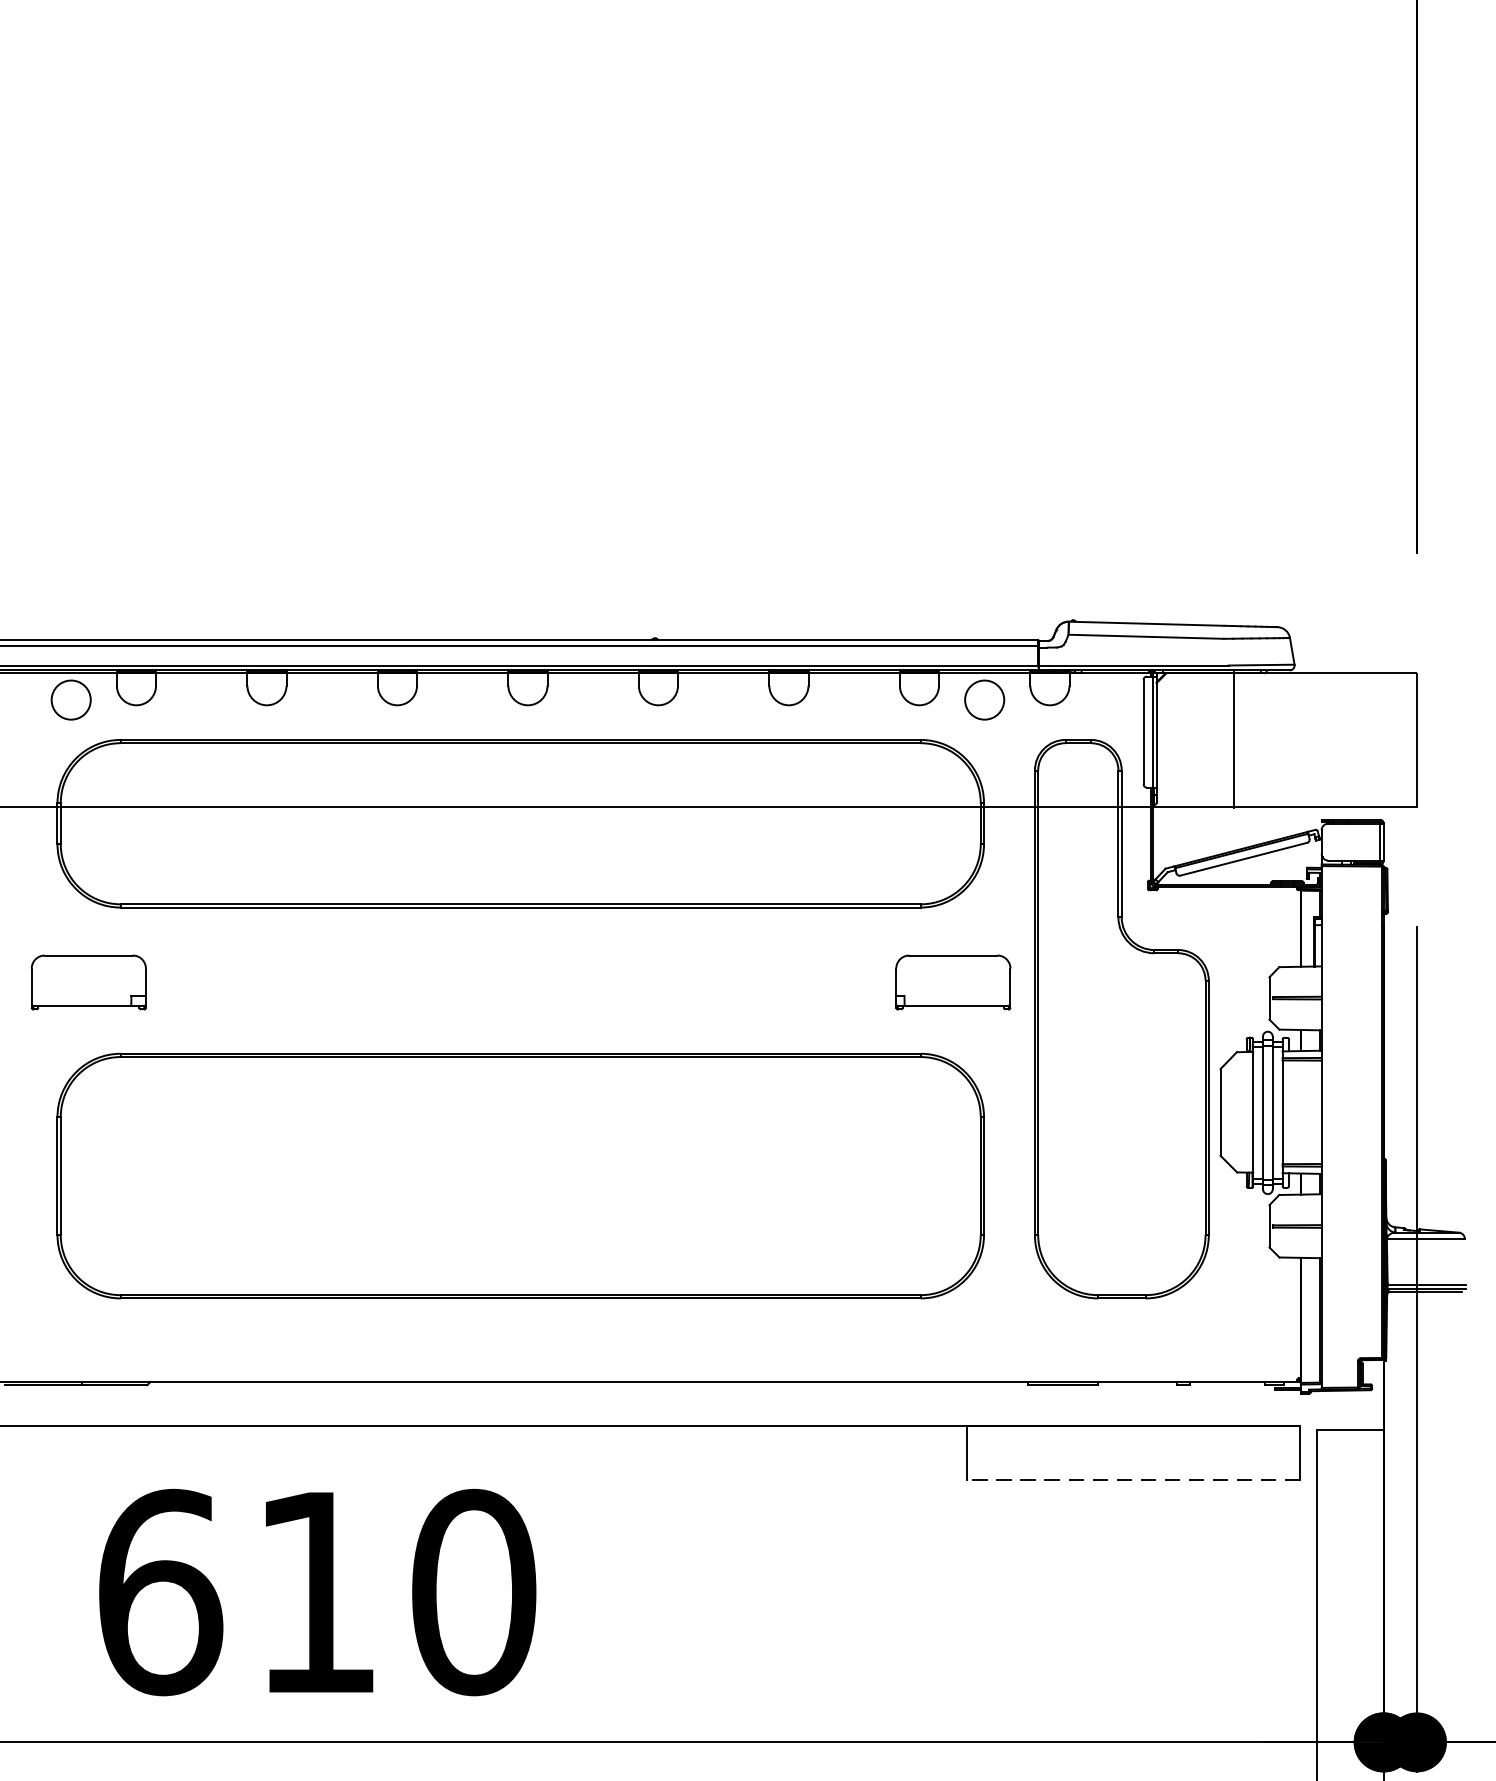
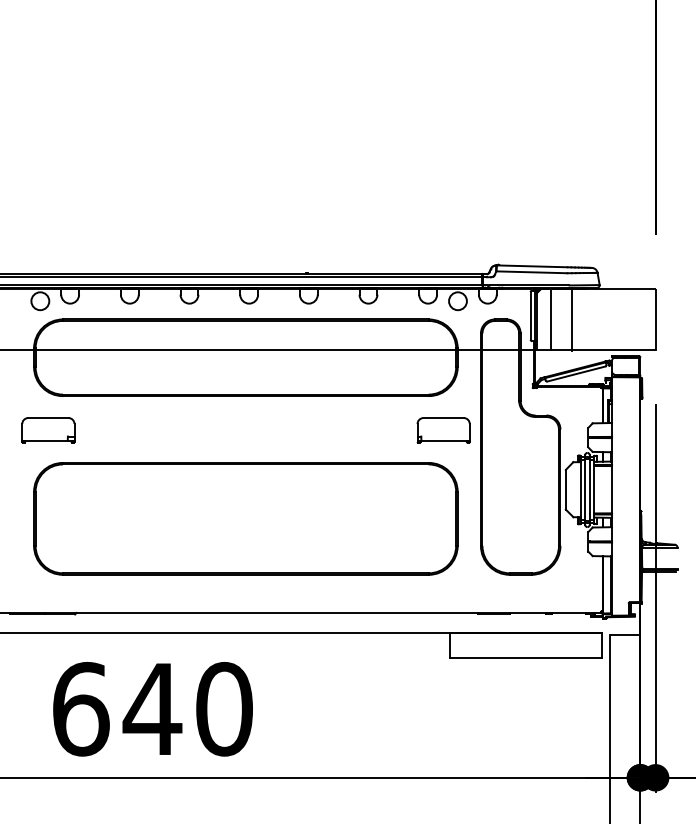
line: (1187, 739) -> (550, 319), added
line: (1132, 1479) -> (525, 657), dashed -> solid
text: (316, 1590) -> (152, 708), 610 -> 640

